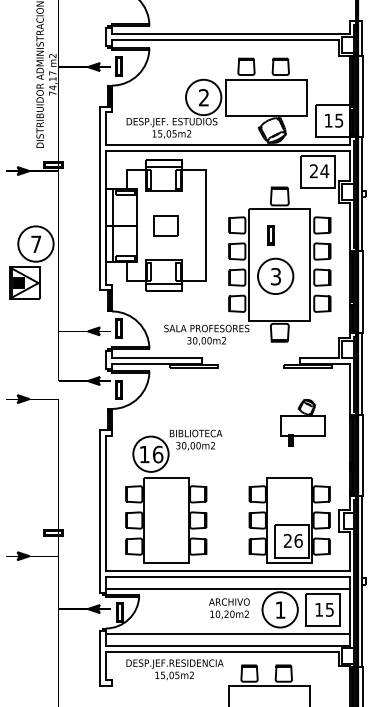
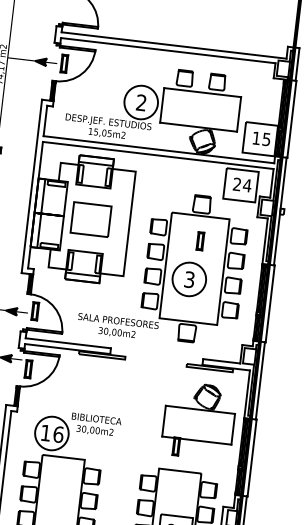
part: (165, 225) -> (90, 219), size x1.67
part: (270, 235) -> (200, 241), moved
part: (303, 422) -> (199, 420), size x1.67

